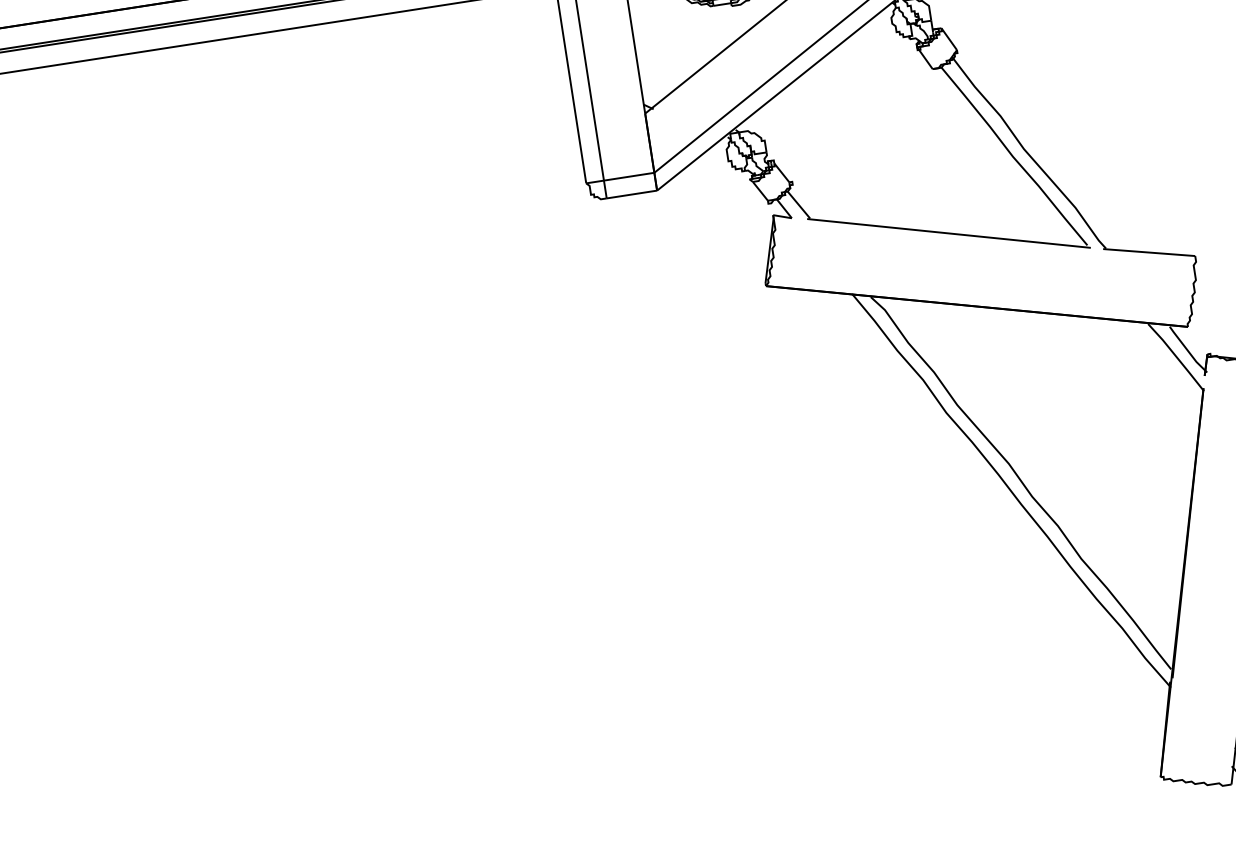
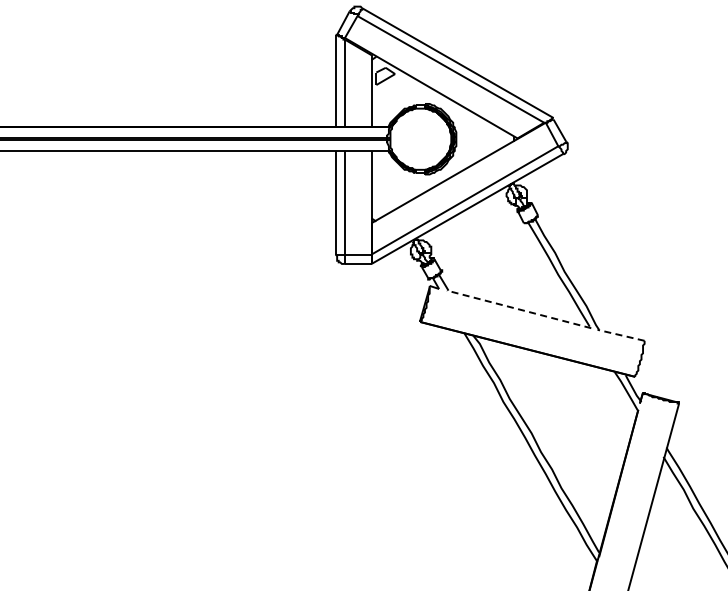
line: (949, 233) -> (519, 309), solid -> dashed
line: (1148, 253) -> (620, 335), solid -> dashed

